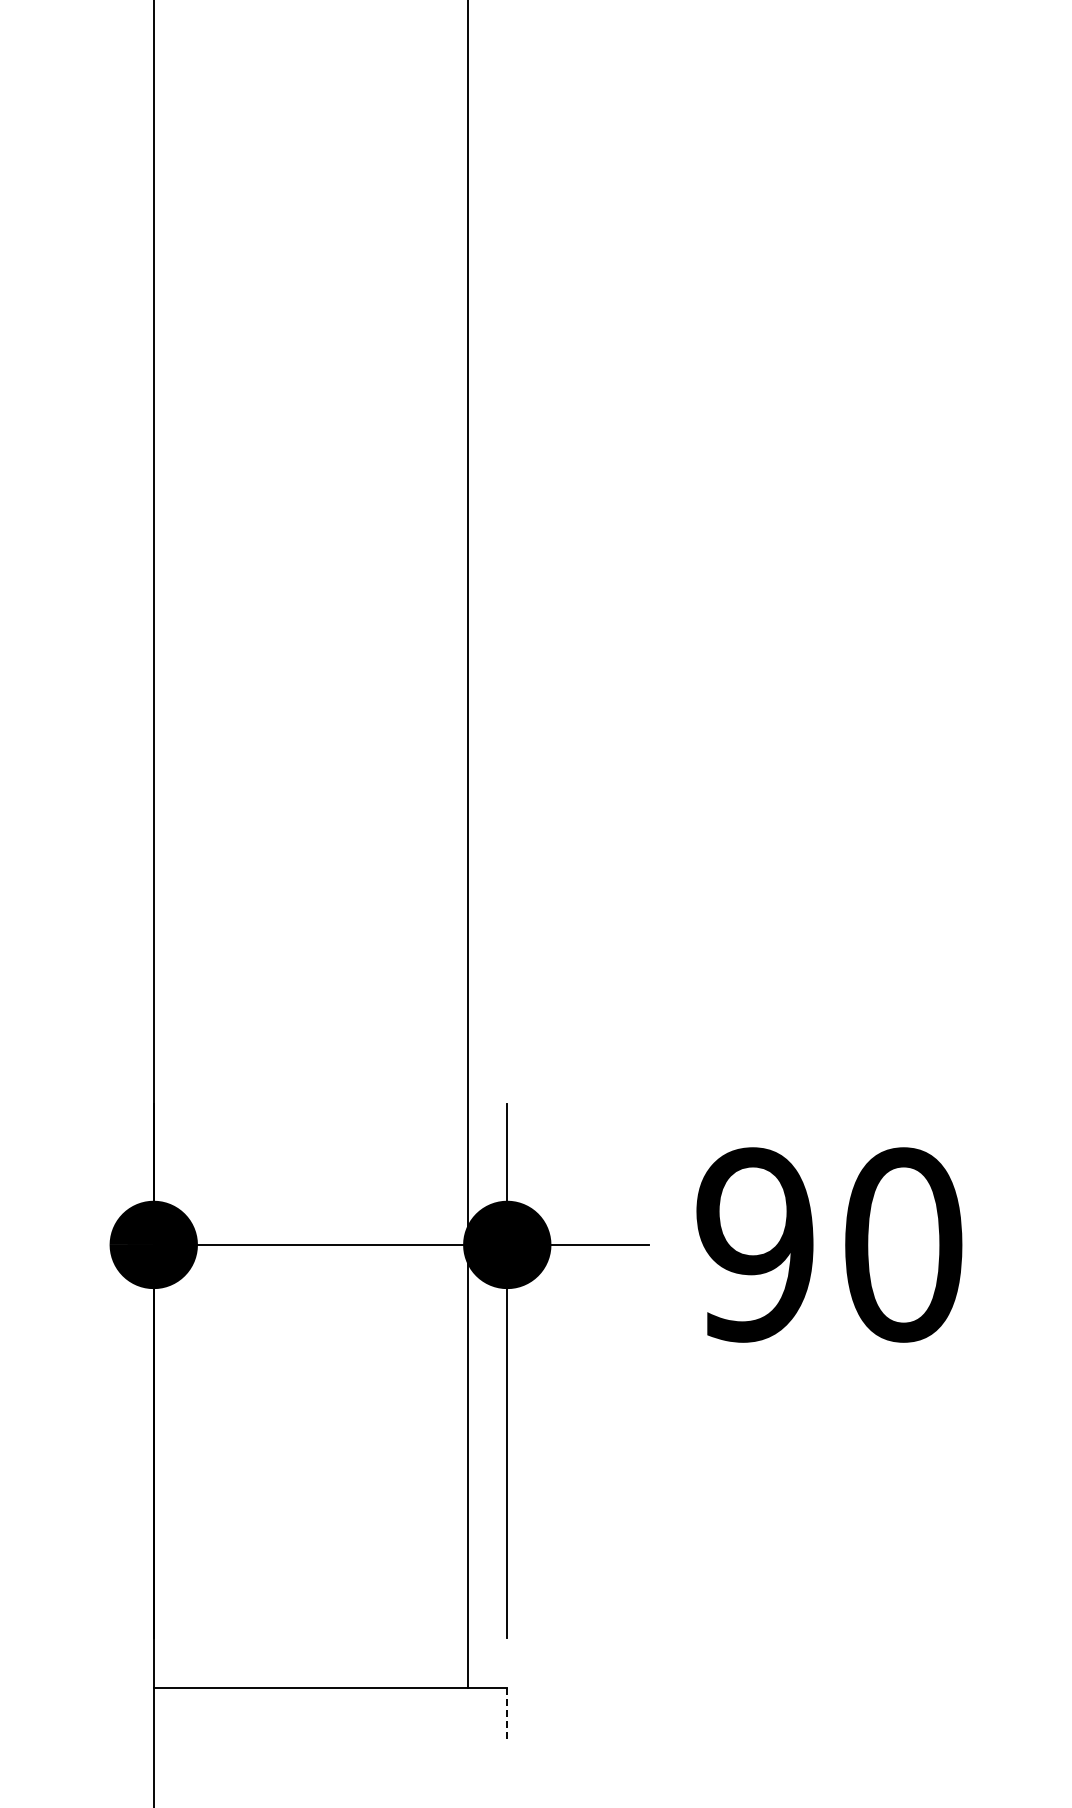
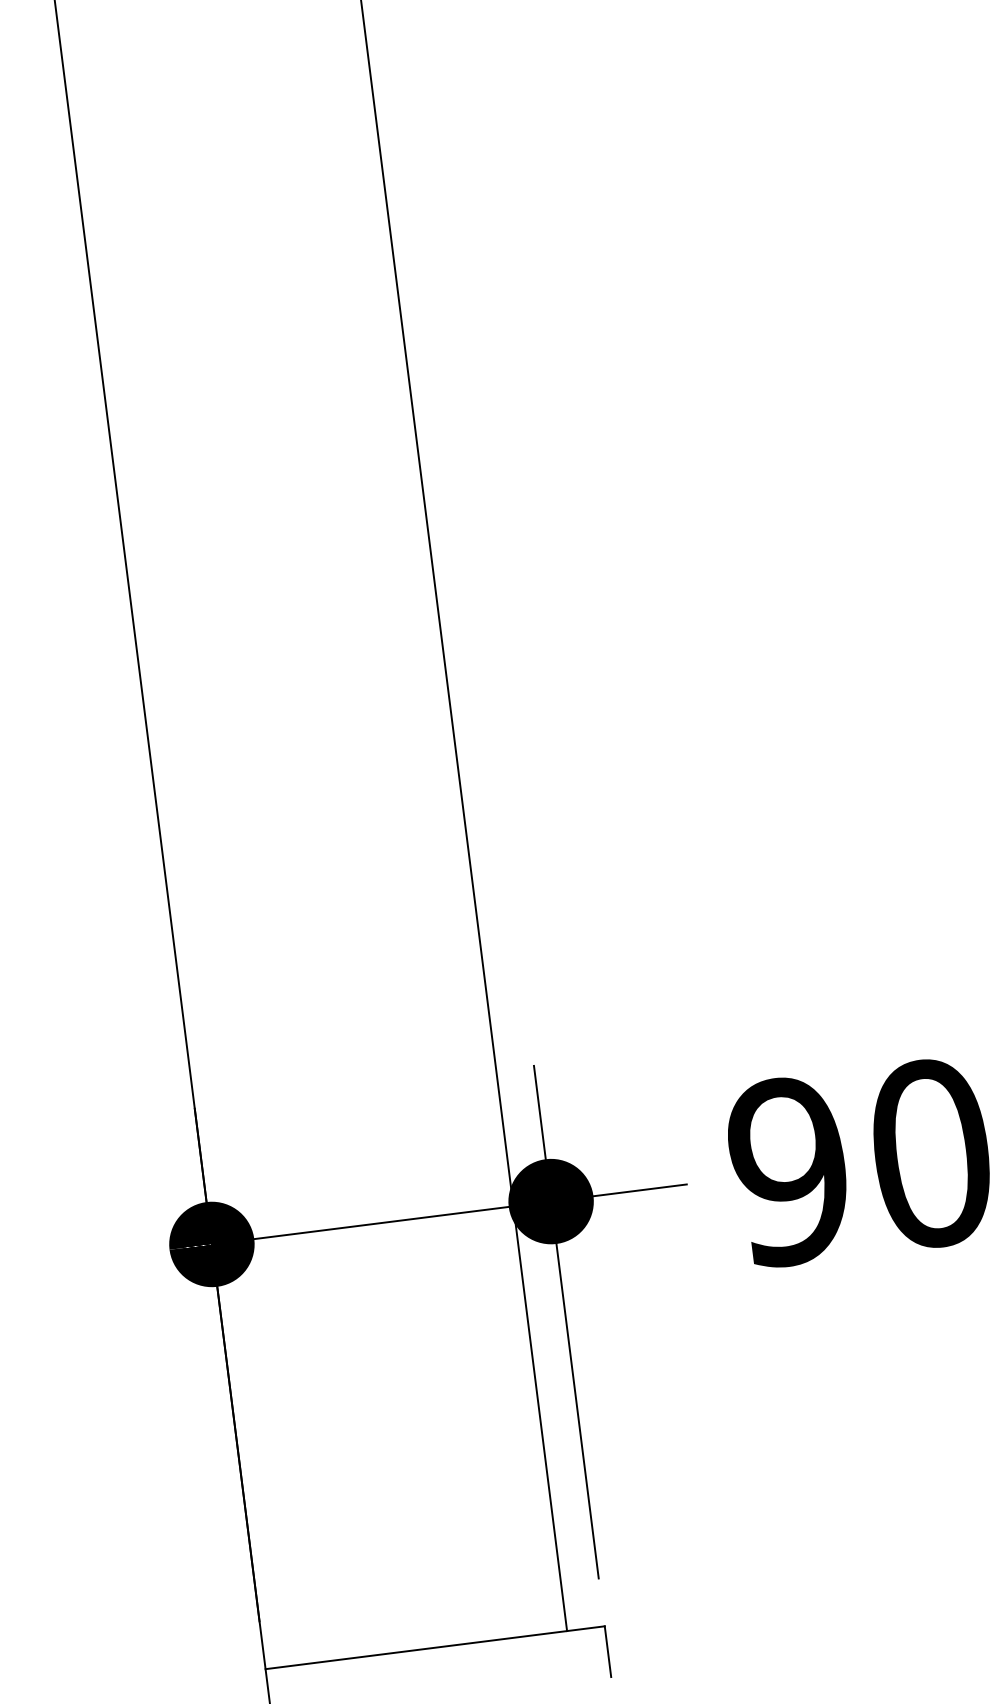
line: (507, 1714) -> (608, 1652), dashed -> solid

